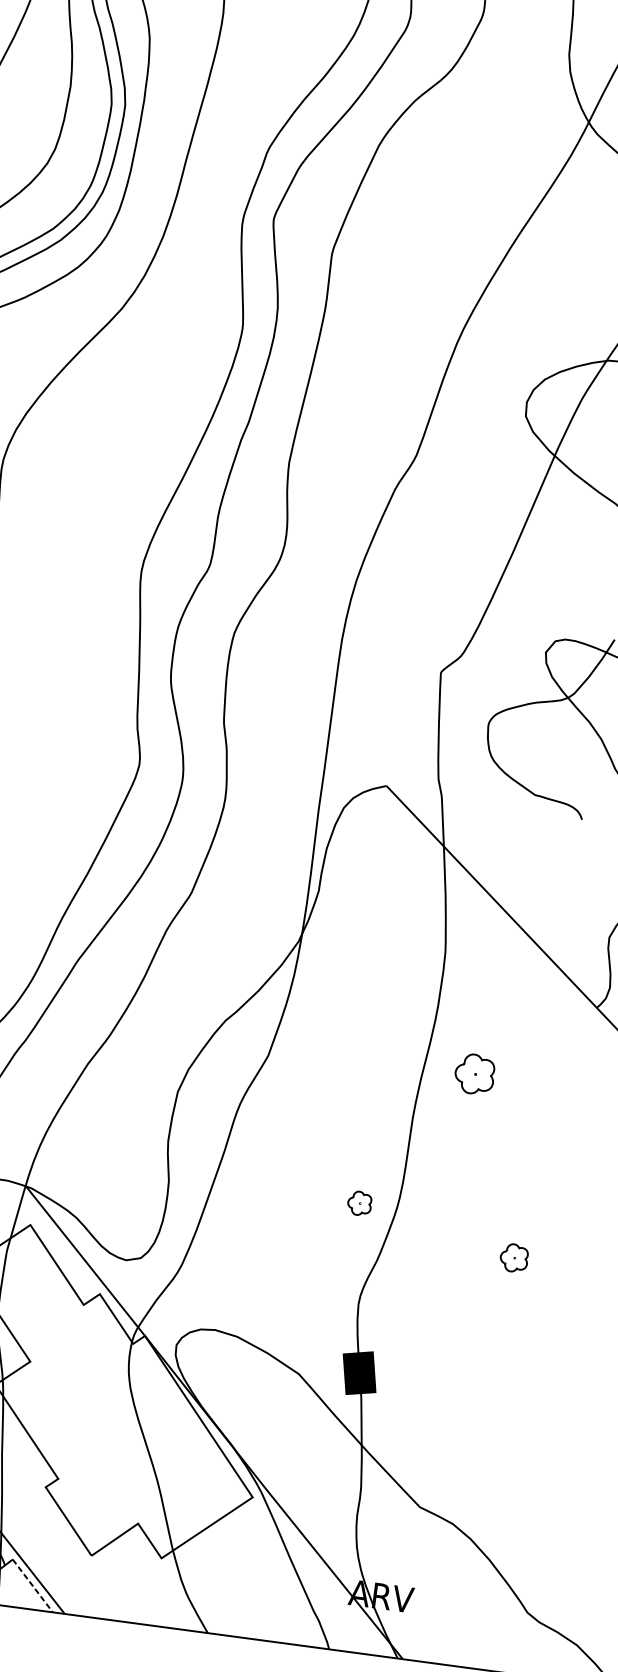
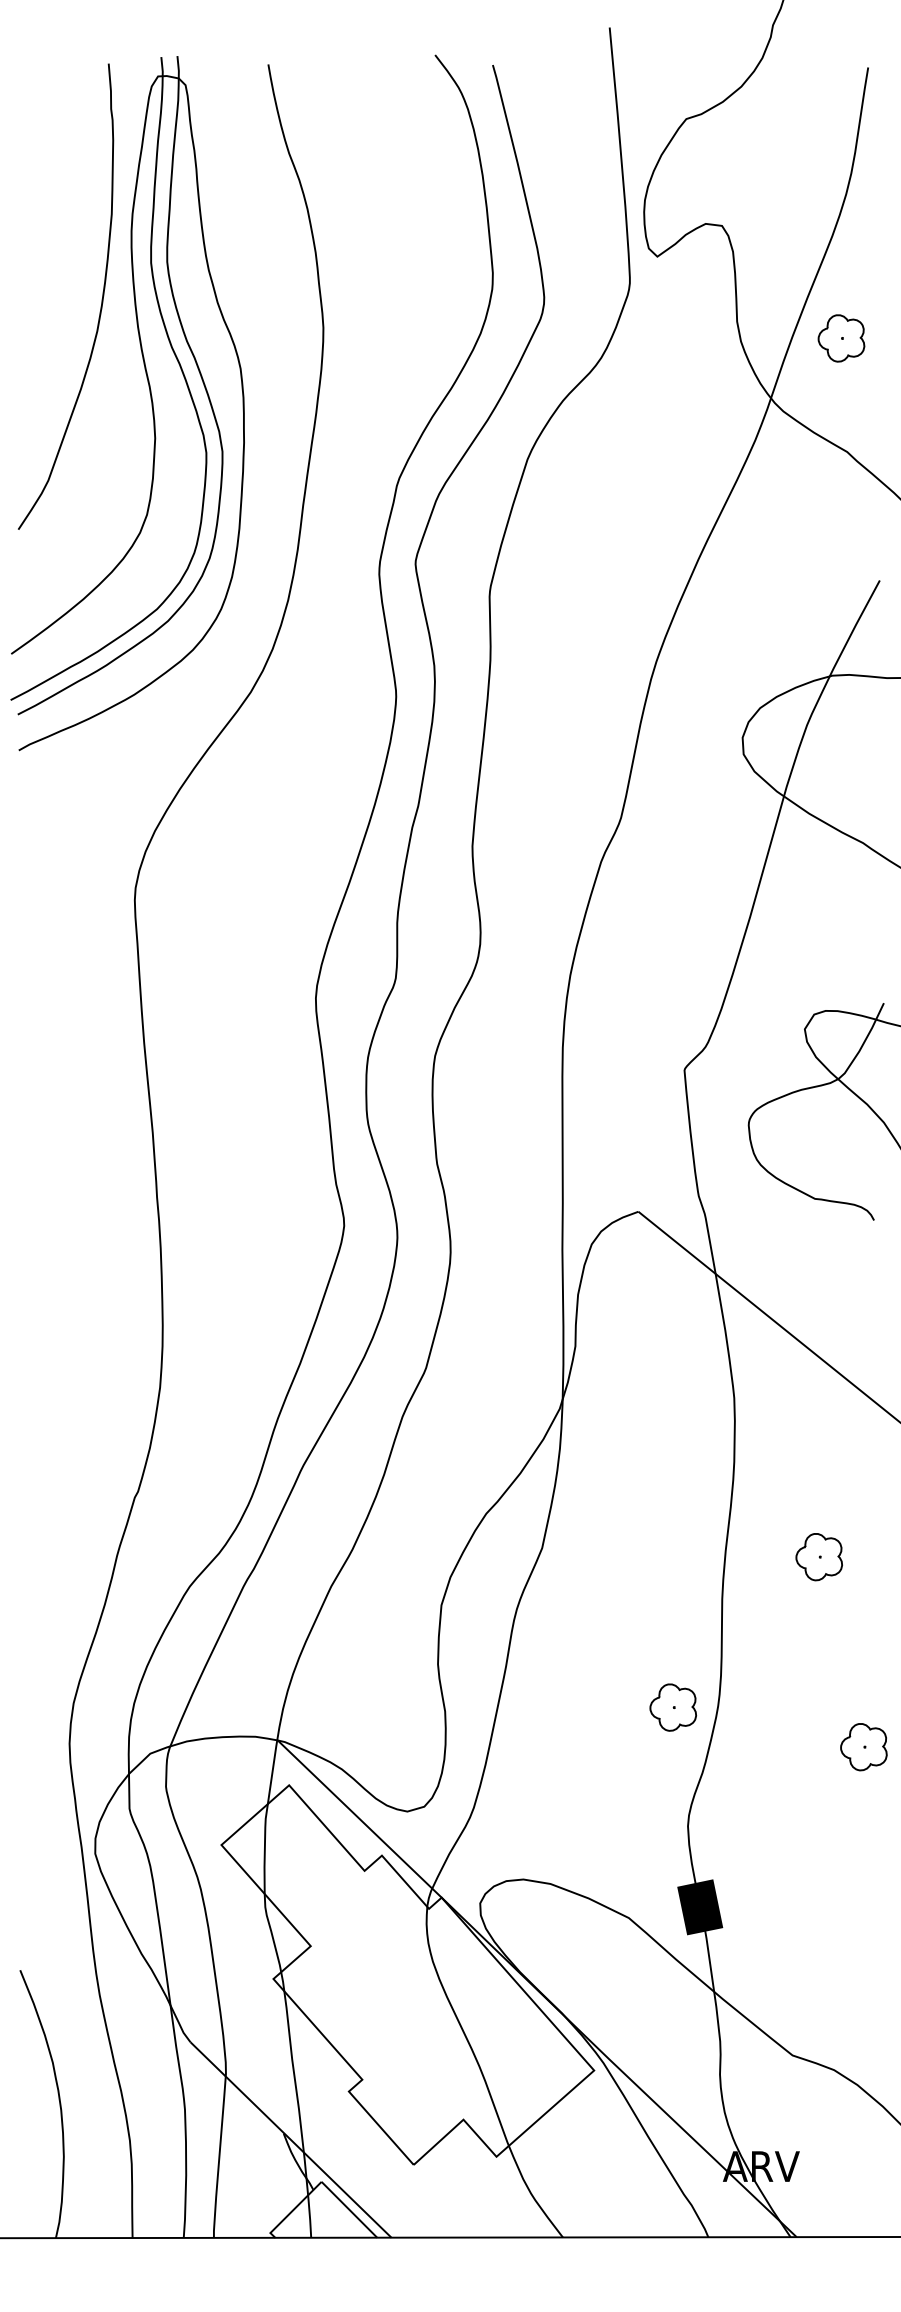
part: (474, 1074) -> (818, 1557), moved
part: (359, 1203) -> (673, 1707), size x1.67
part: (513, 1258) -> (863, 1747), size x1.43
line: (32, 1586) -> (349, 2210), dashed -> solid

